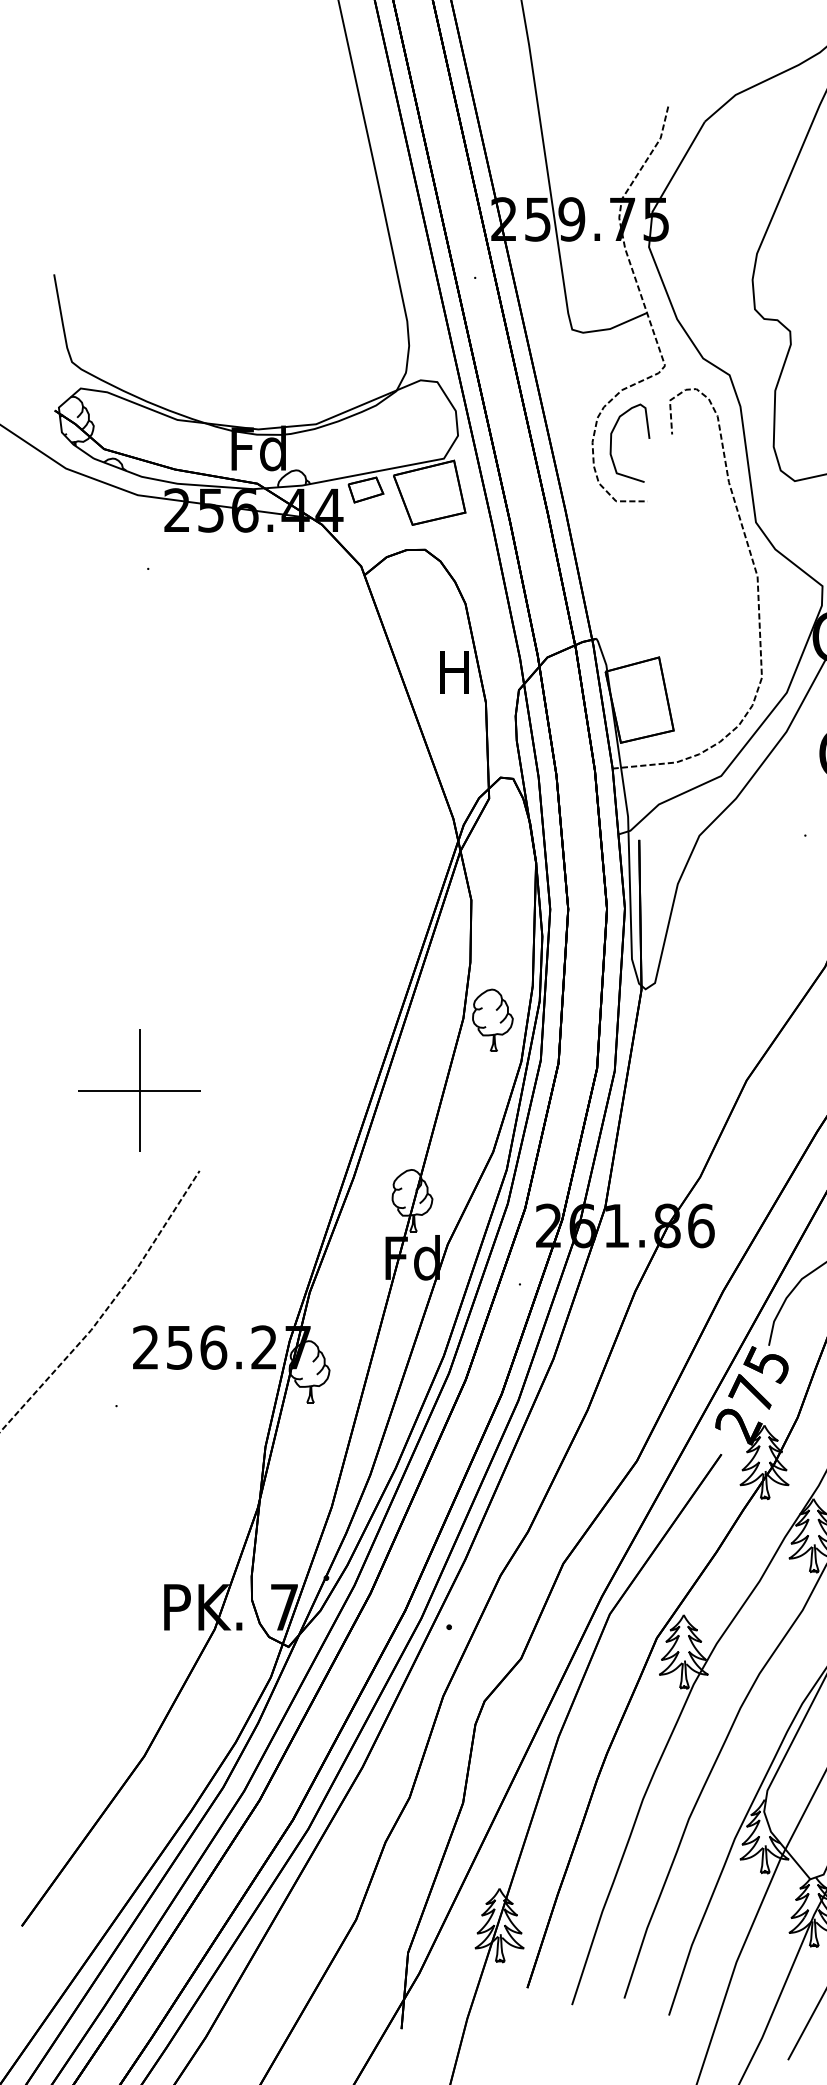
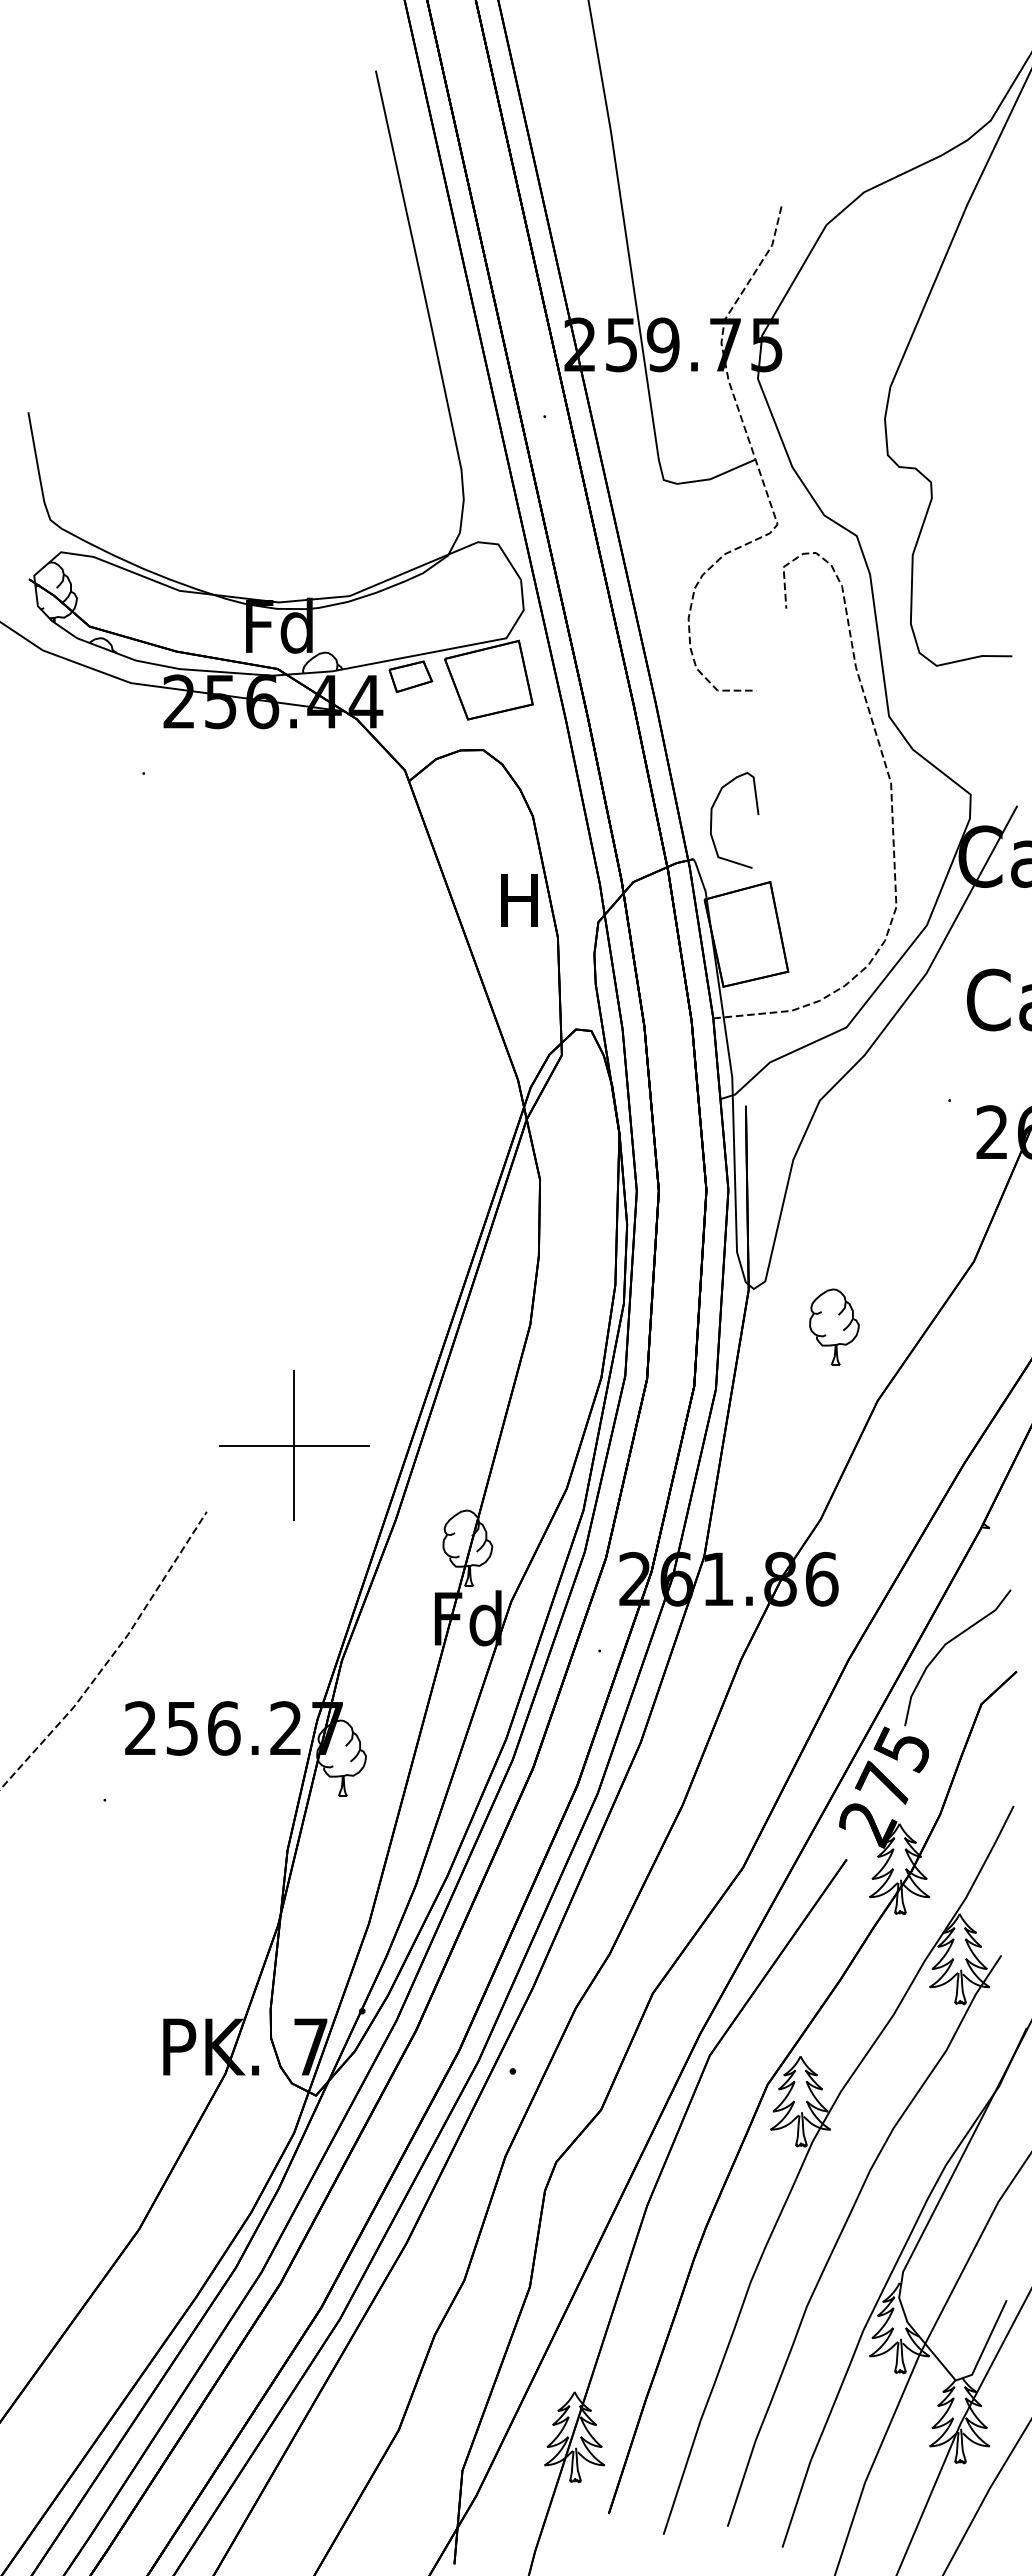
curve: (611, 443) -> (712, 820), moved
part: (492, 1019) -> (834, 1326), moved
part: (139, 1090) -> (294, 1445), moved

